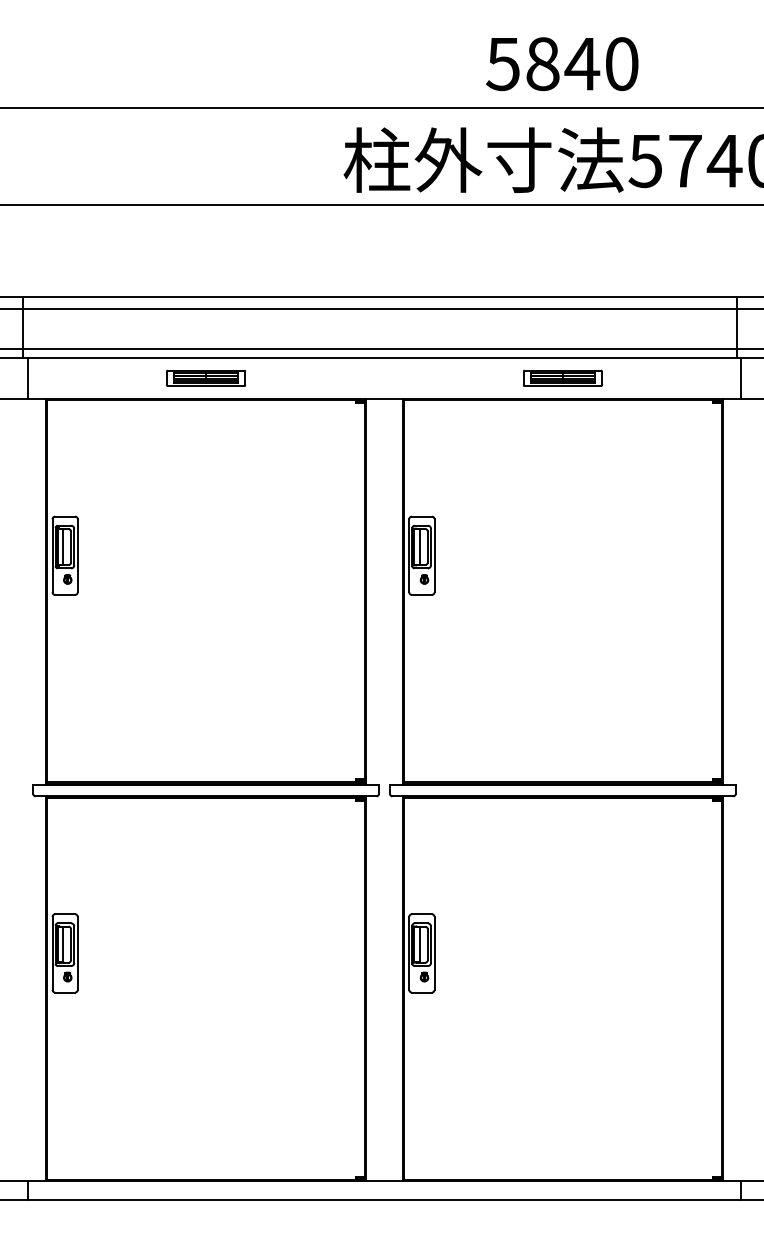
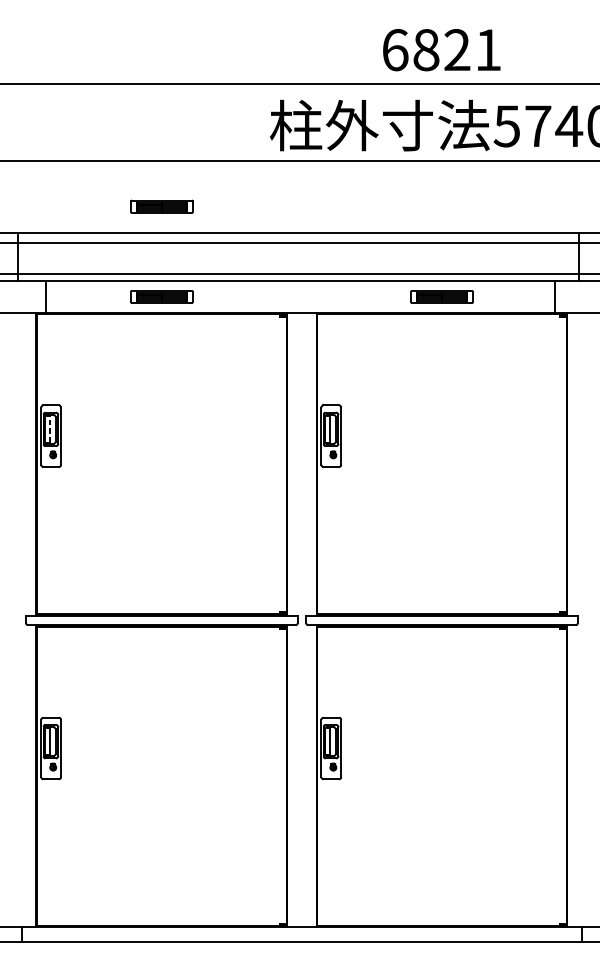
text: (562, 64) -> (441, 50), 5840 -> 6821
part: (206, 262) -> (162, 205), added
line: (27, 378) -> (45, 297), moved
line: (741, 378) -> (555, 297), moved
line: (63, 547) -> (49, 429), solid -> dashed

